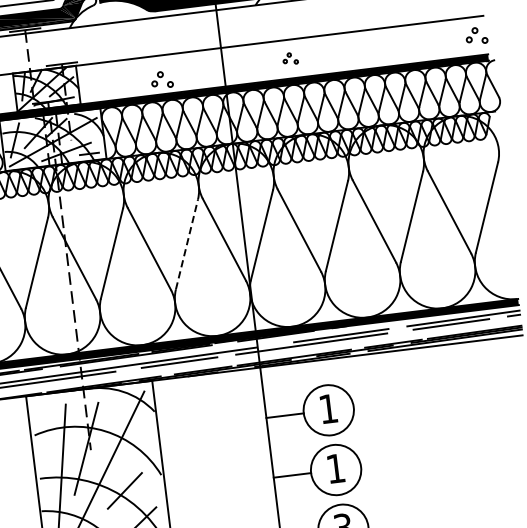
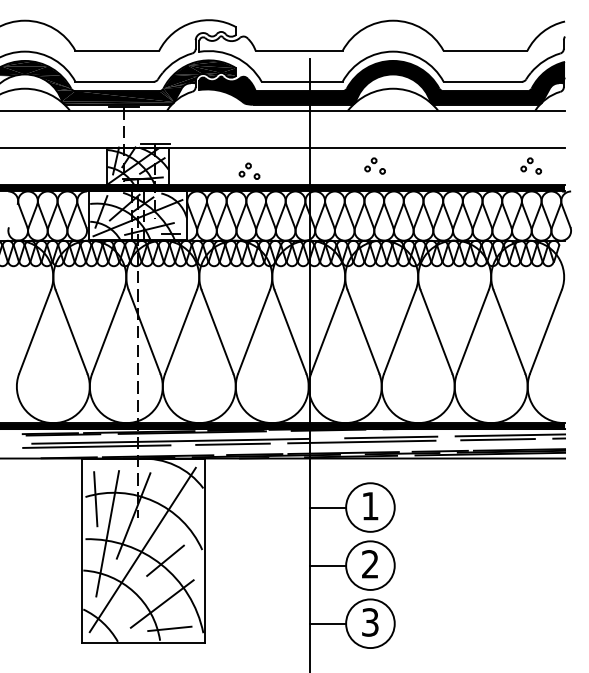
part: (475, 35) -> (530, 165), moved
part: (289, 58) -> (374, 165), size x1.43
line: (187, 244) -> (254, 331), dashed -> solid
line: (45, 436) -> (95, 499), added
text: (336, 468) -> (370, 564), 1 -> 2

